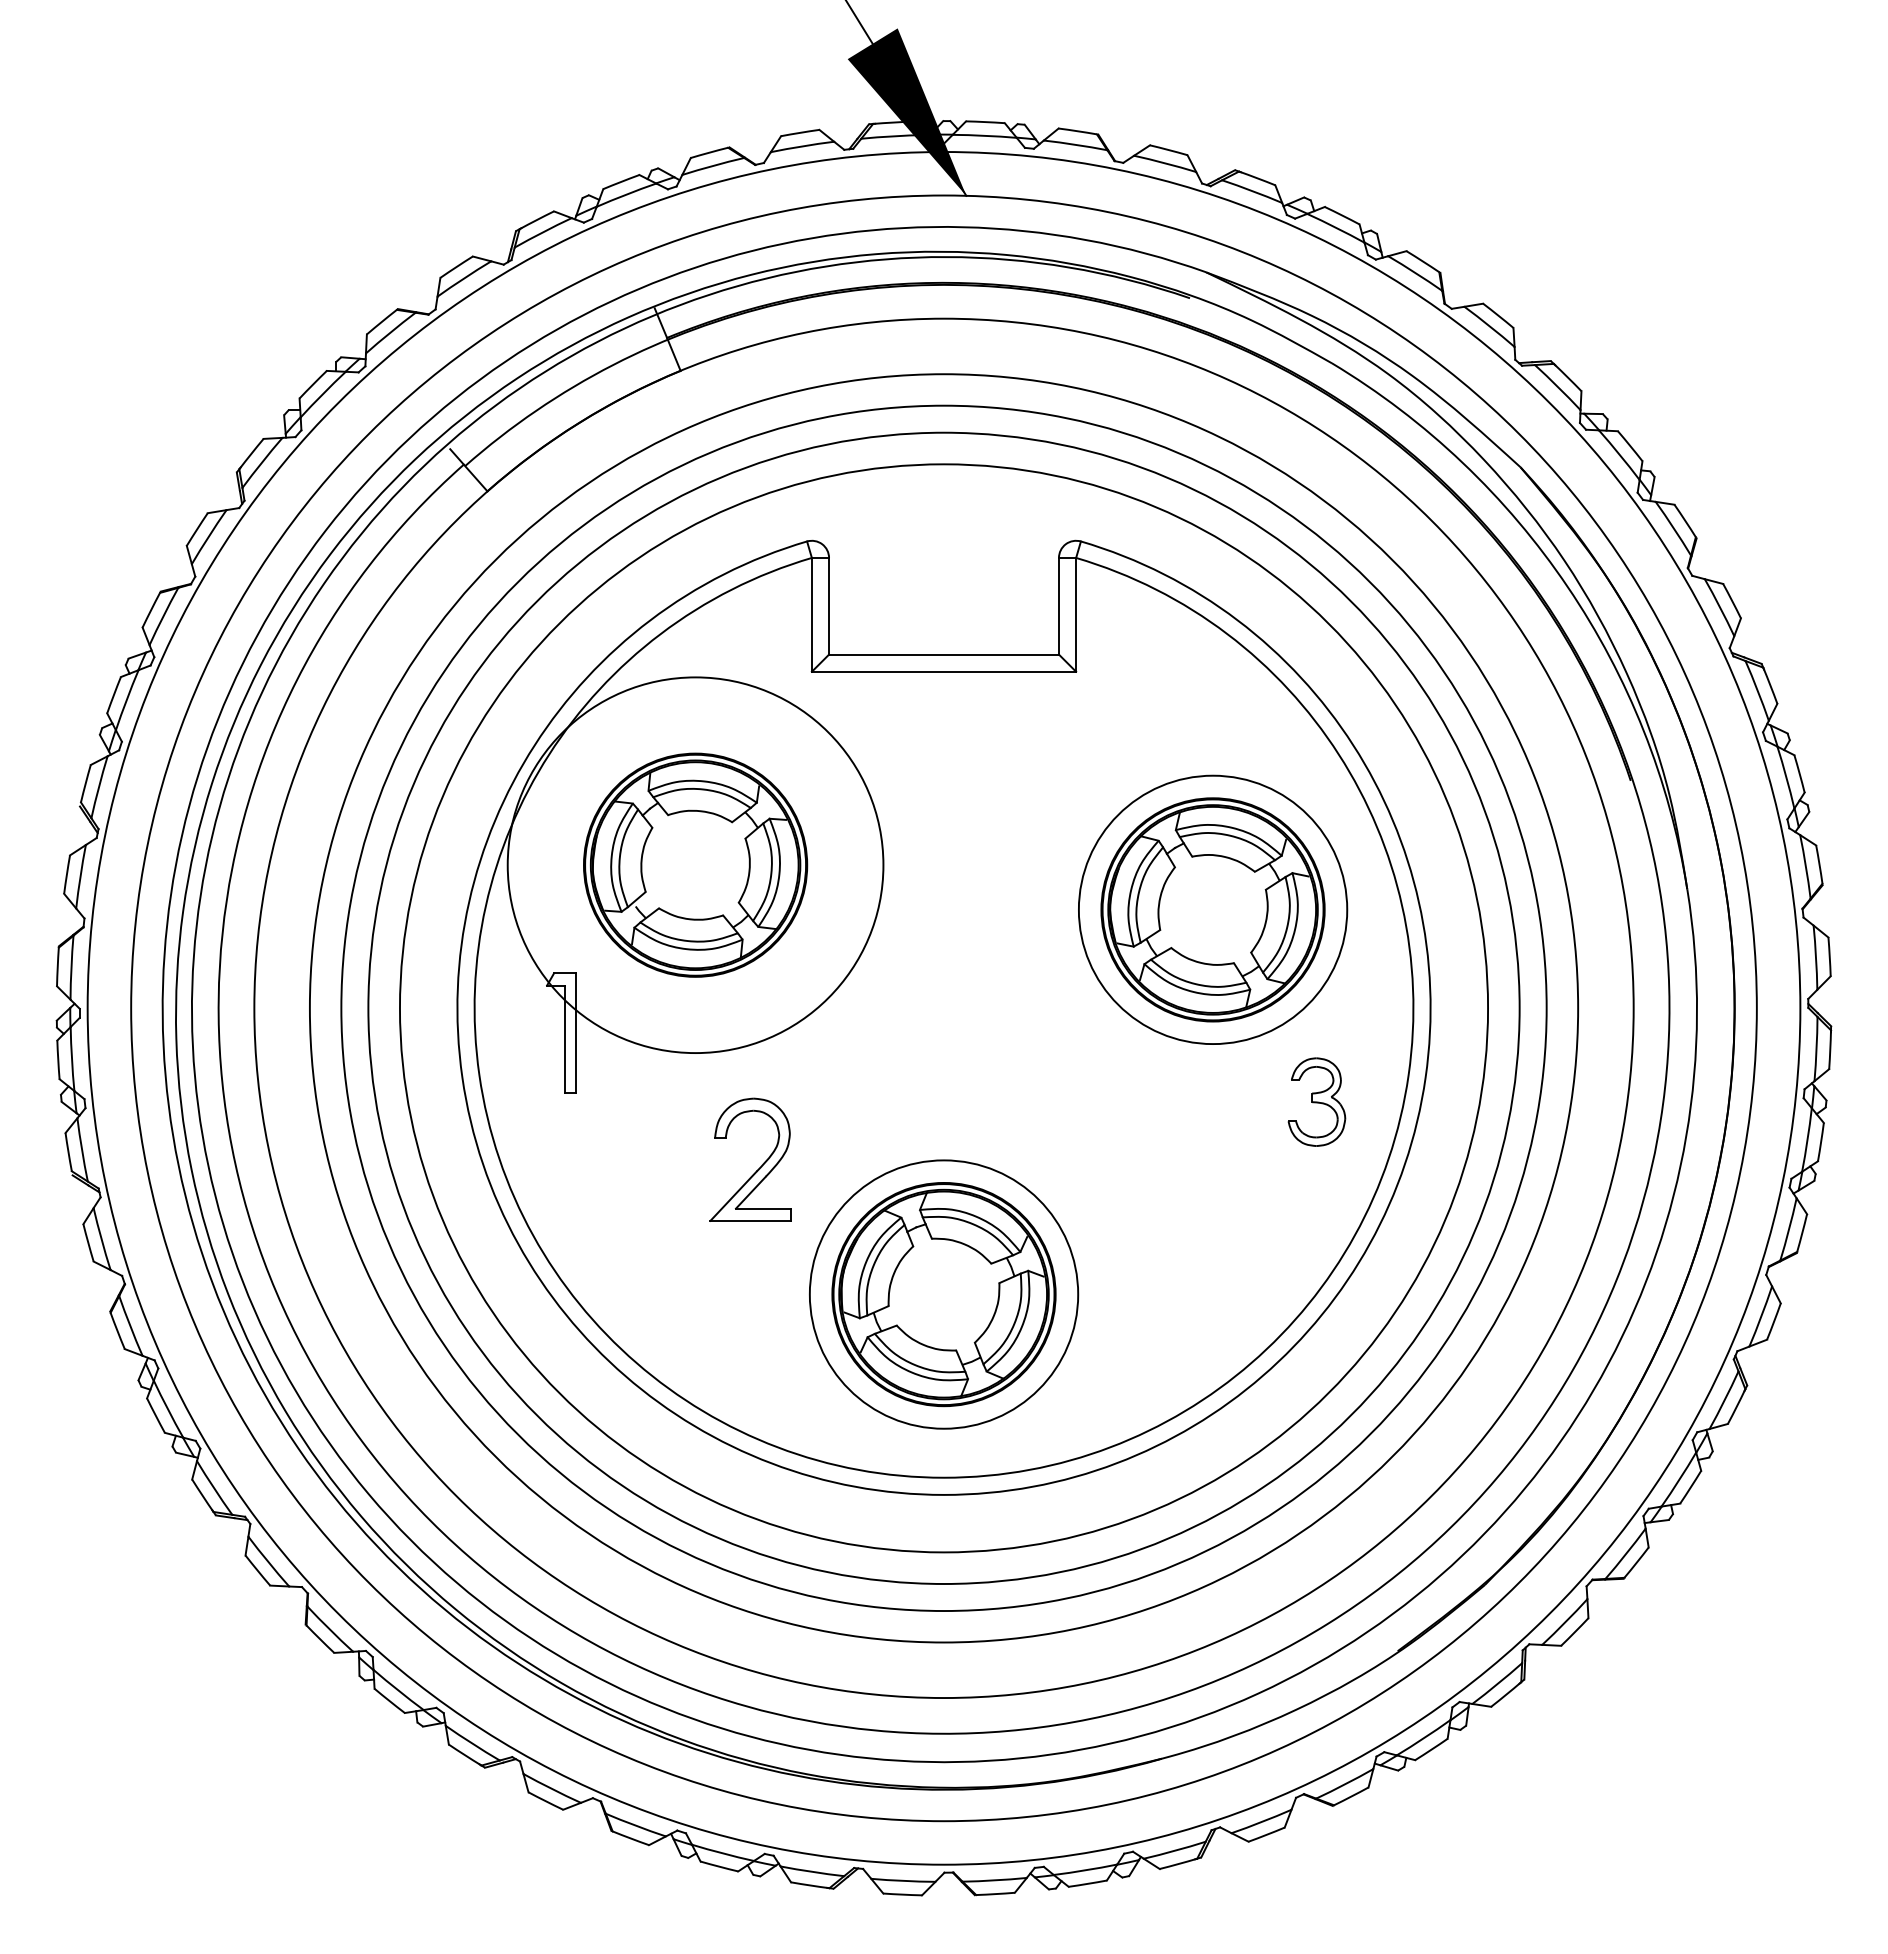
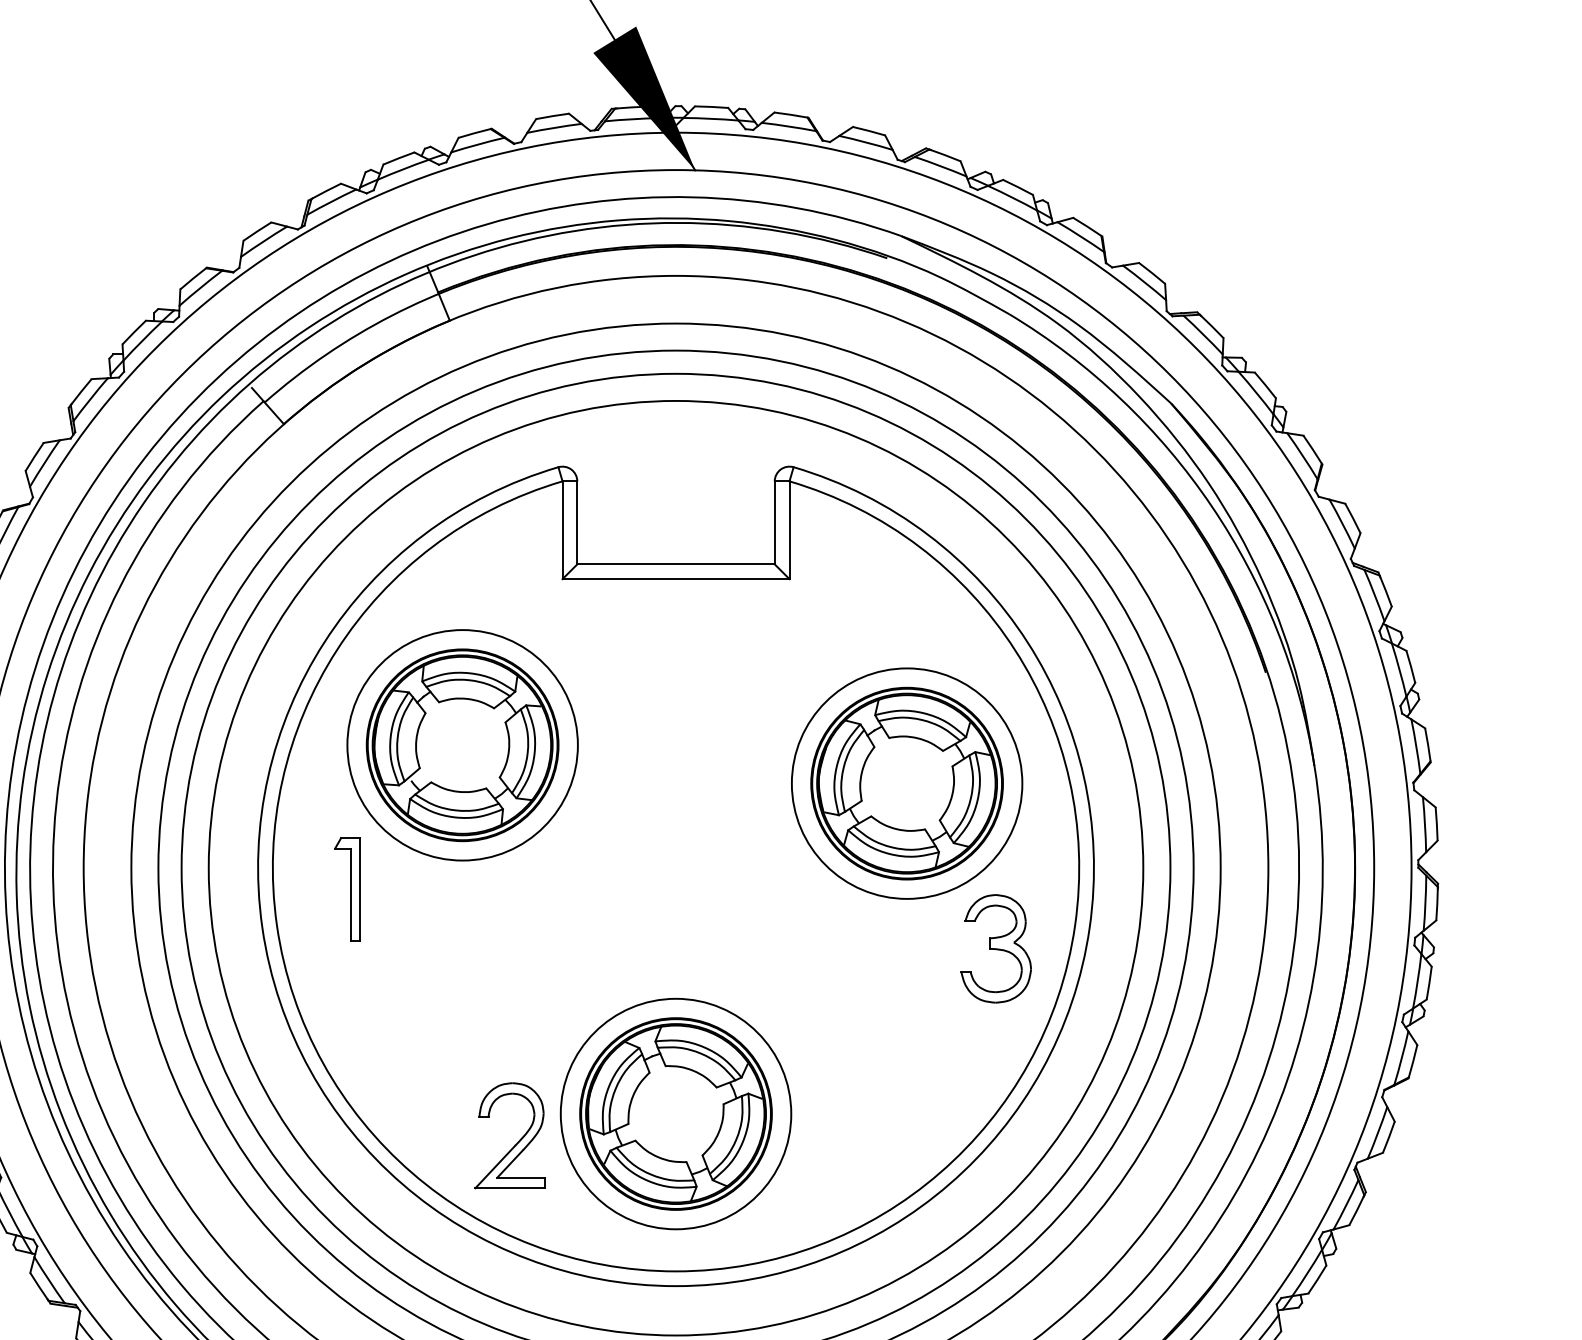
circle: (695, 865) -> (462, 745), size x0.71
part: (1316, 1101) -> (995, 948), size x1.43
part: (759, 1167) -> (517, 1142), moved

